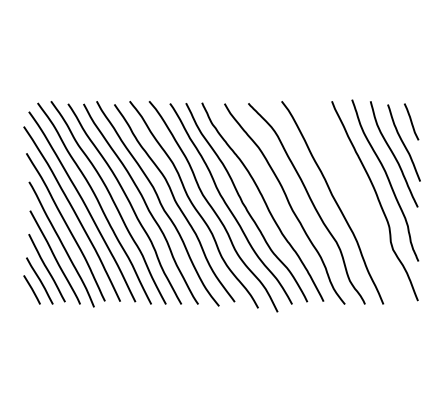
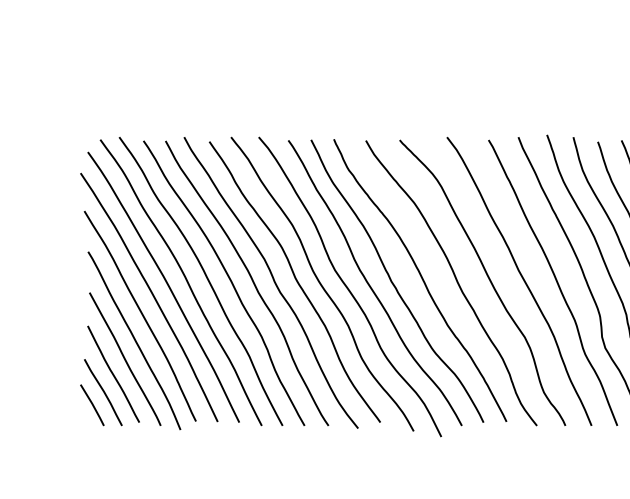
curve: (358, 203) -> (556, 282), added

